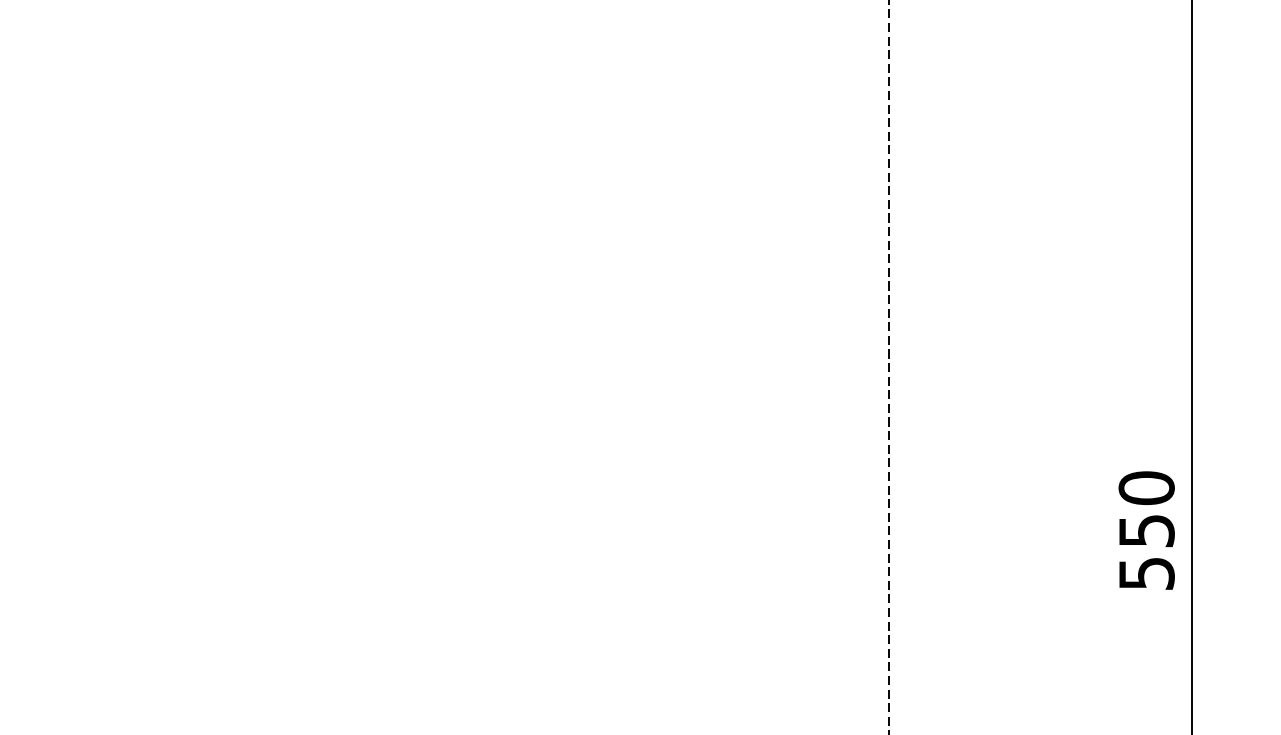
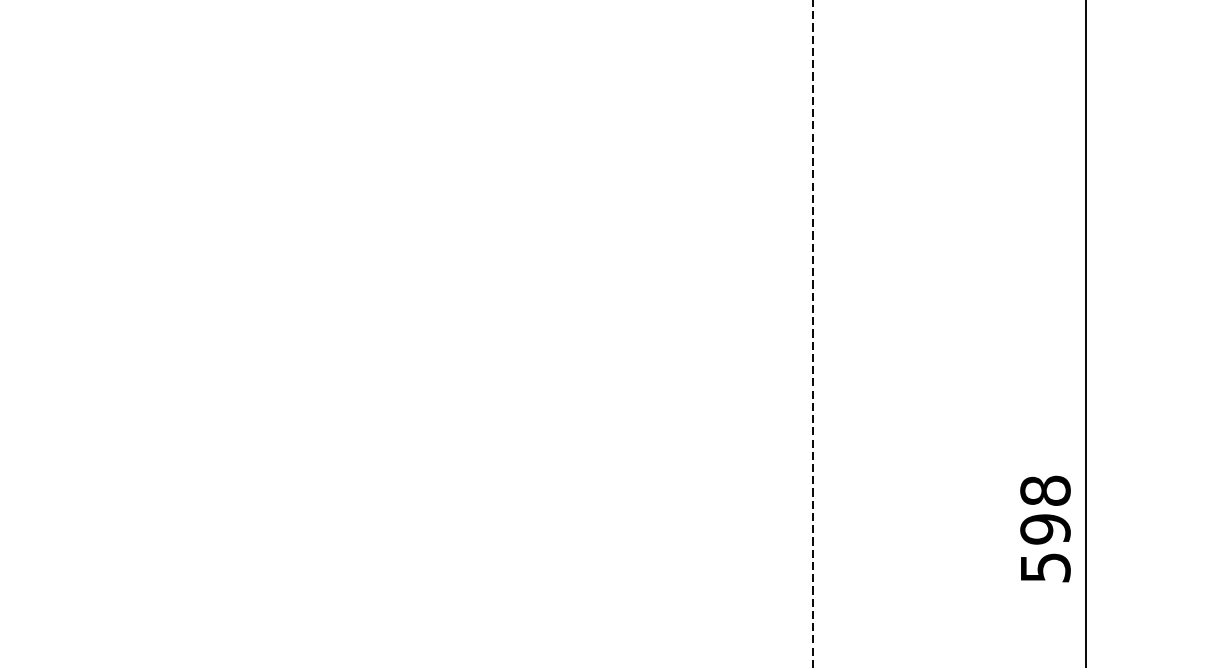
text: (1146, 508) -> (1045, 509), 550 -> 598

